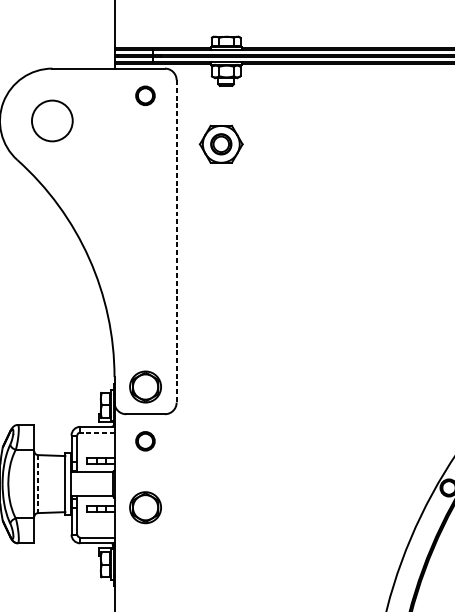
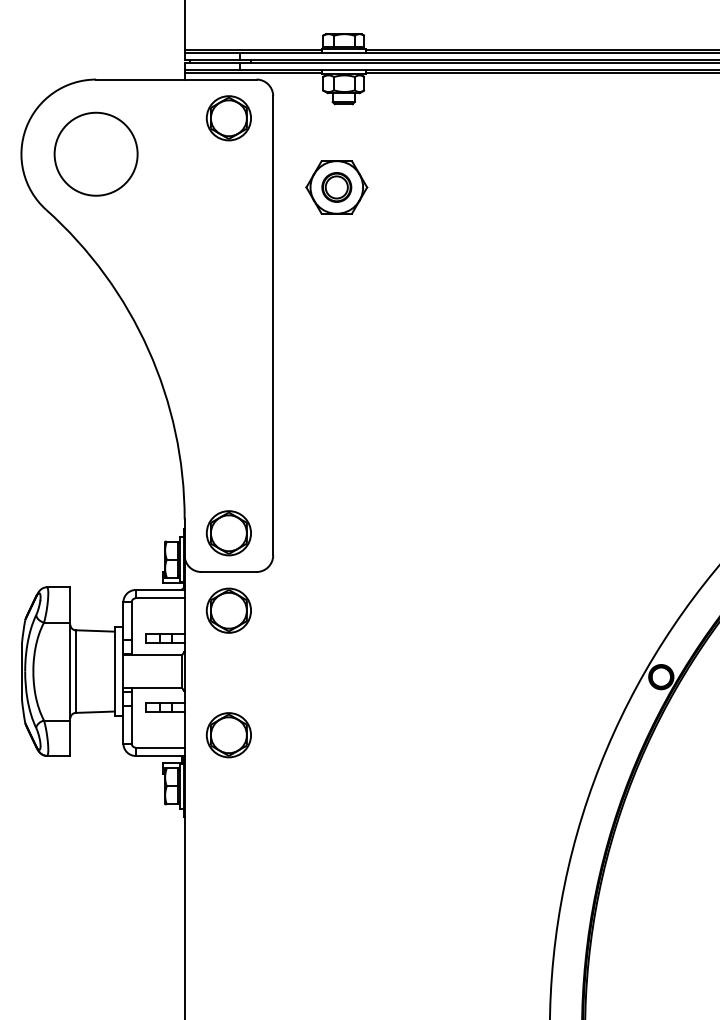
part: (145, 95) -> (228, 118), size x1.67
circle: (51, 120) -> (95, 153), size x1.43
line: (176, 241) -> (273, 325), dashed -> solid
line: (96, 432) -> (159, 598), dashed -> solid
part: (145, 441) -> (228, 610), size x1.67
line: (37, 484) -> (75, 672), dashed -> solid
part: (145, 507) -> (228, 735), moved

